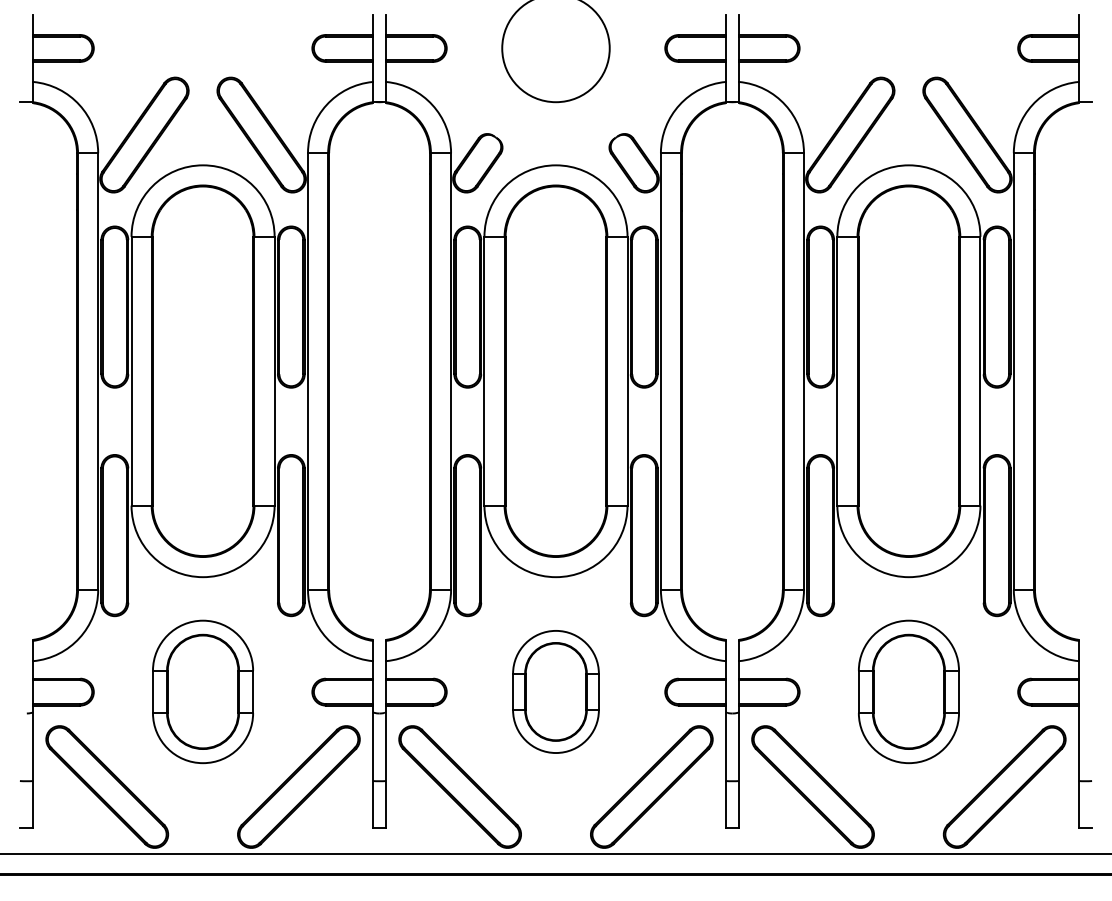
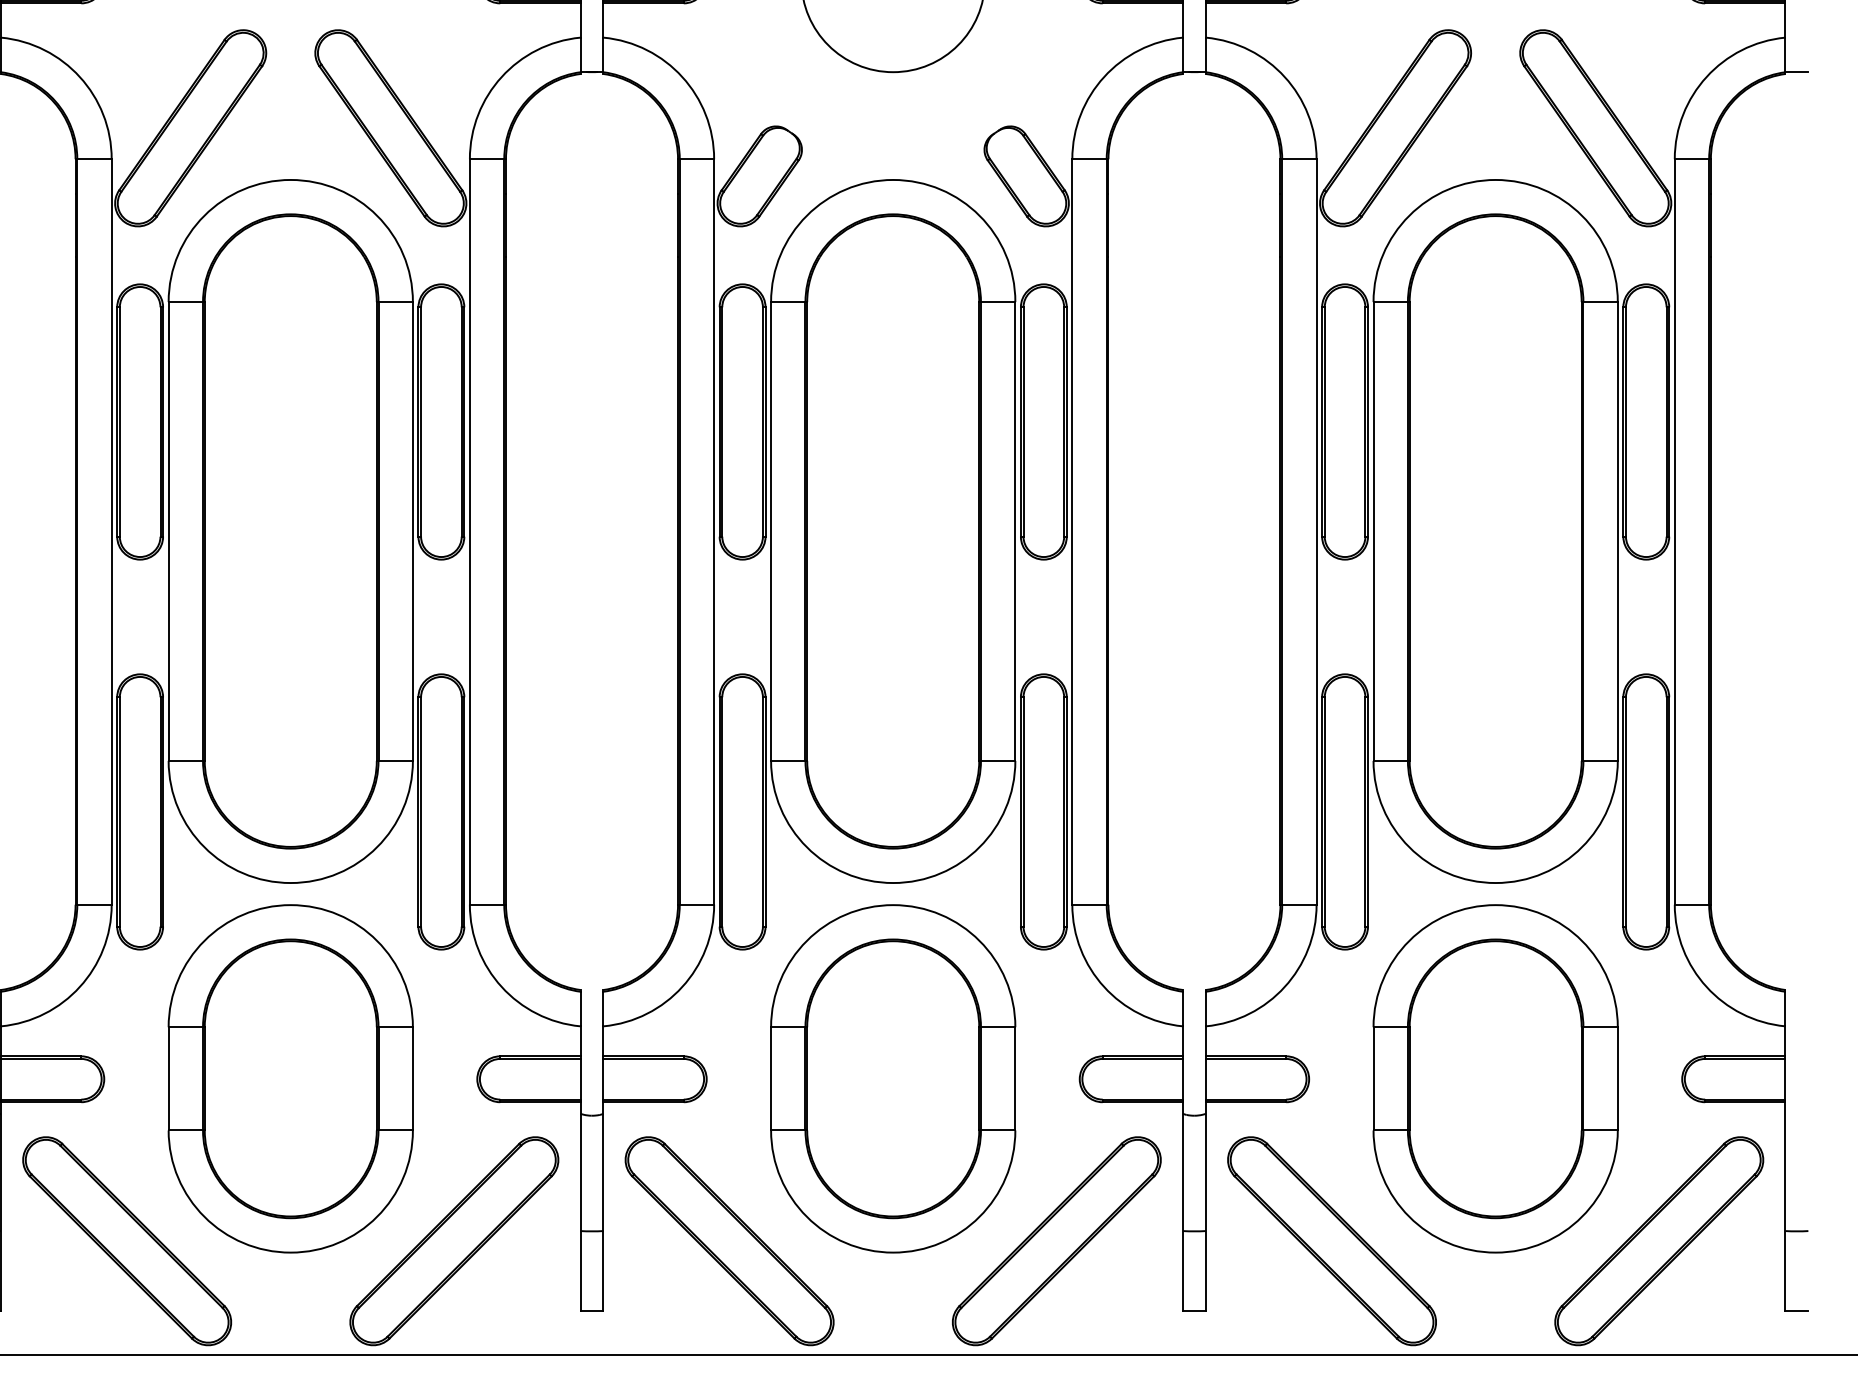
part: (202, 691) -> (289, 1078), size x1.43
part: (555, 691) -> (892, 1078), size x1.67
part: (908, 691) -> (1494, 1078), size x1.43

